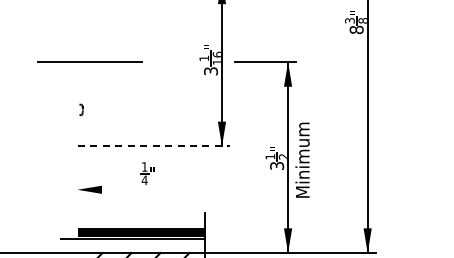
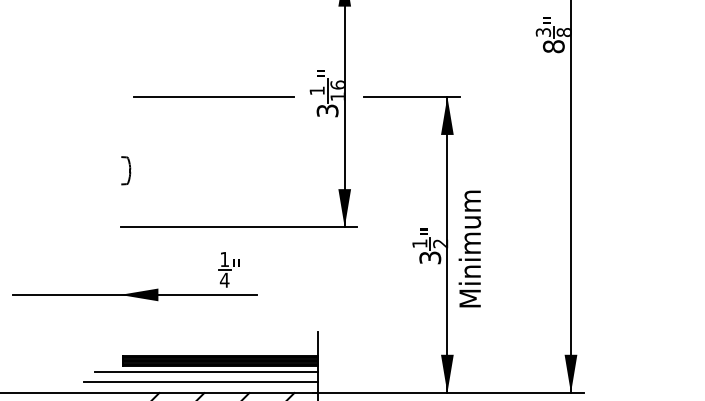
line: (89, 61) -> (213, 95), moved
part: (81, 109) -> (126, 170), size x1.67
line: (154, 146) -> (239, 227), dashed -> solid
line: (86, 189) -> (134, 294), added
line: (129, 246) -> (201, 382), added

